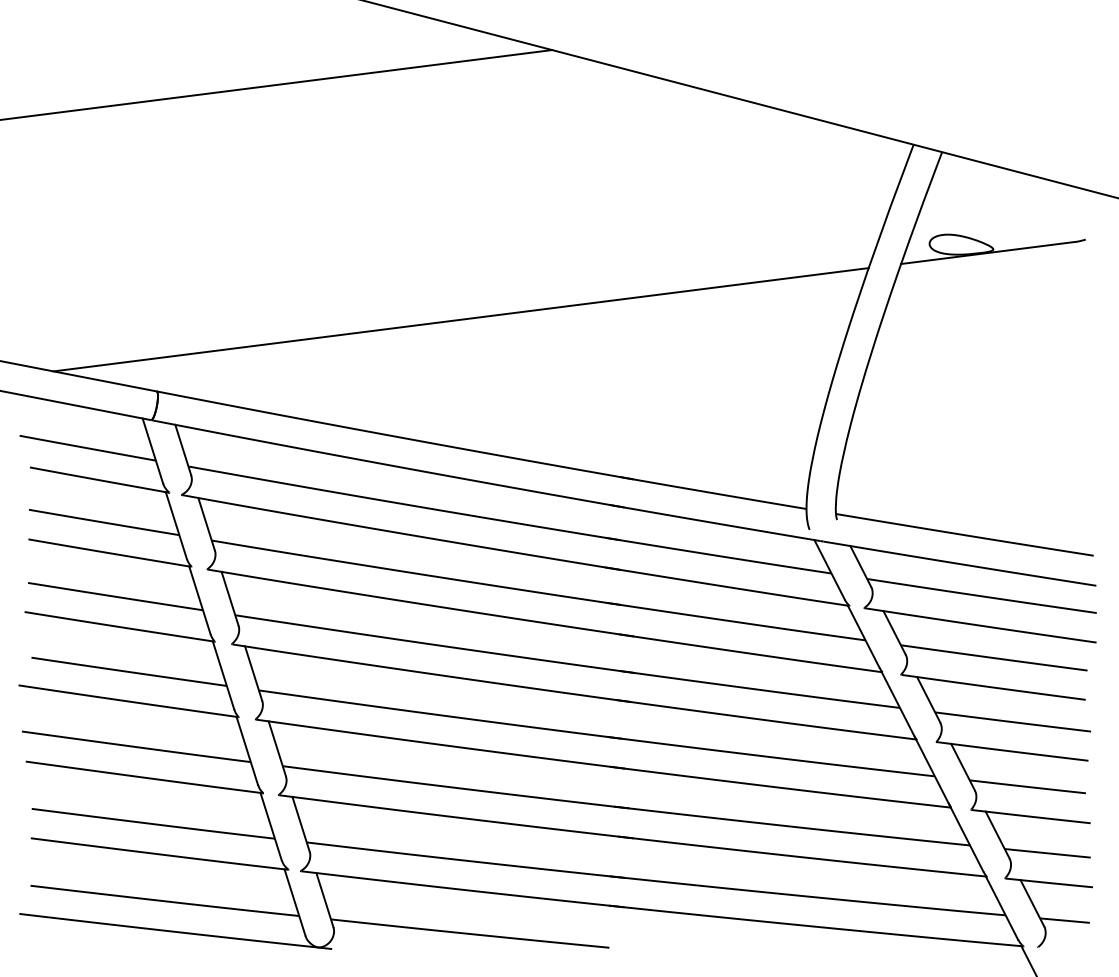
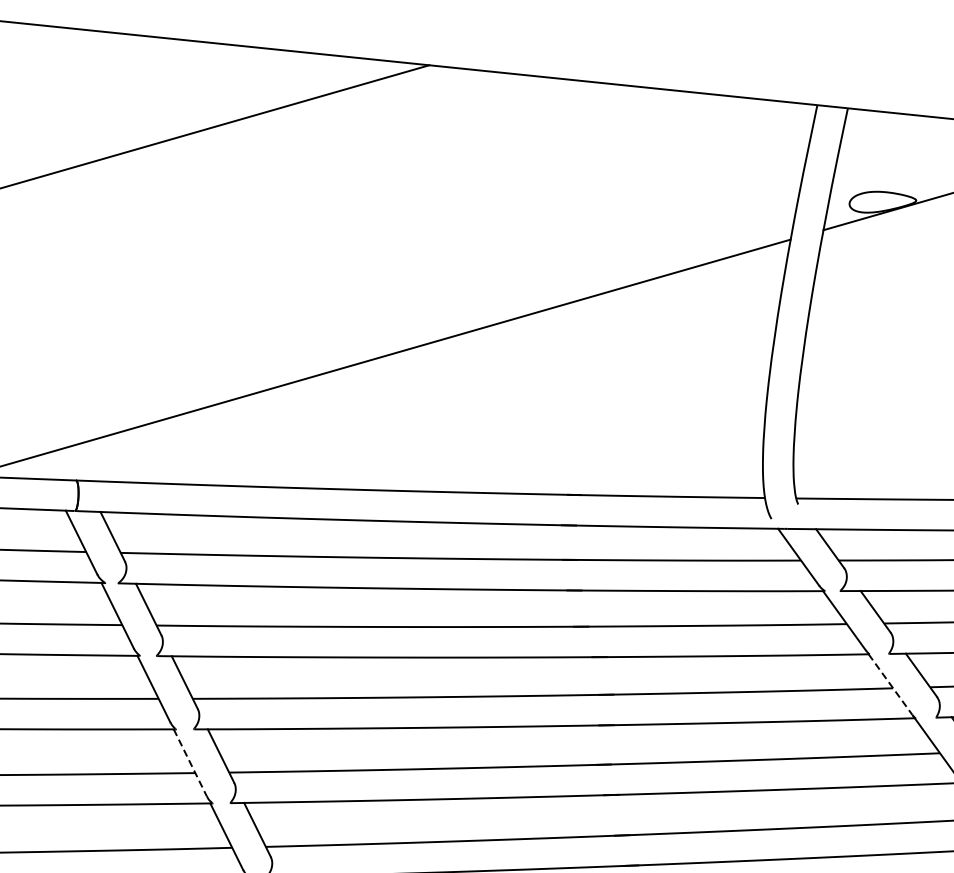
line: (223, 675) -> (190, 762), solid -> dashed
line: (897, 704) -> (890, 685), solid -> dashed

